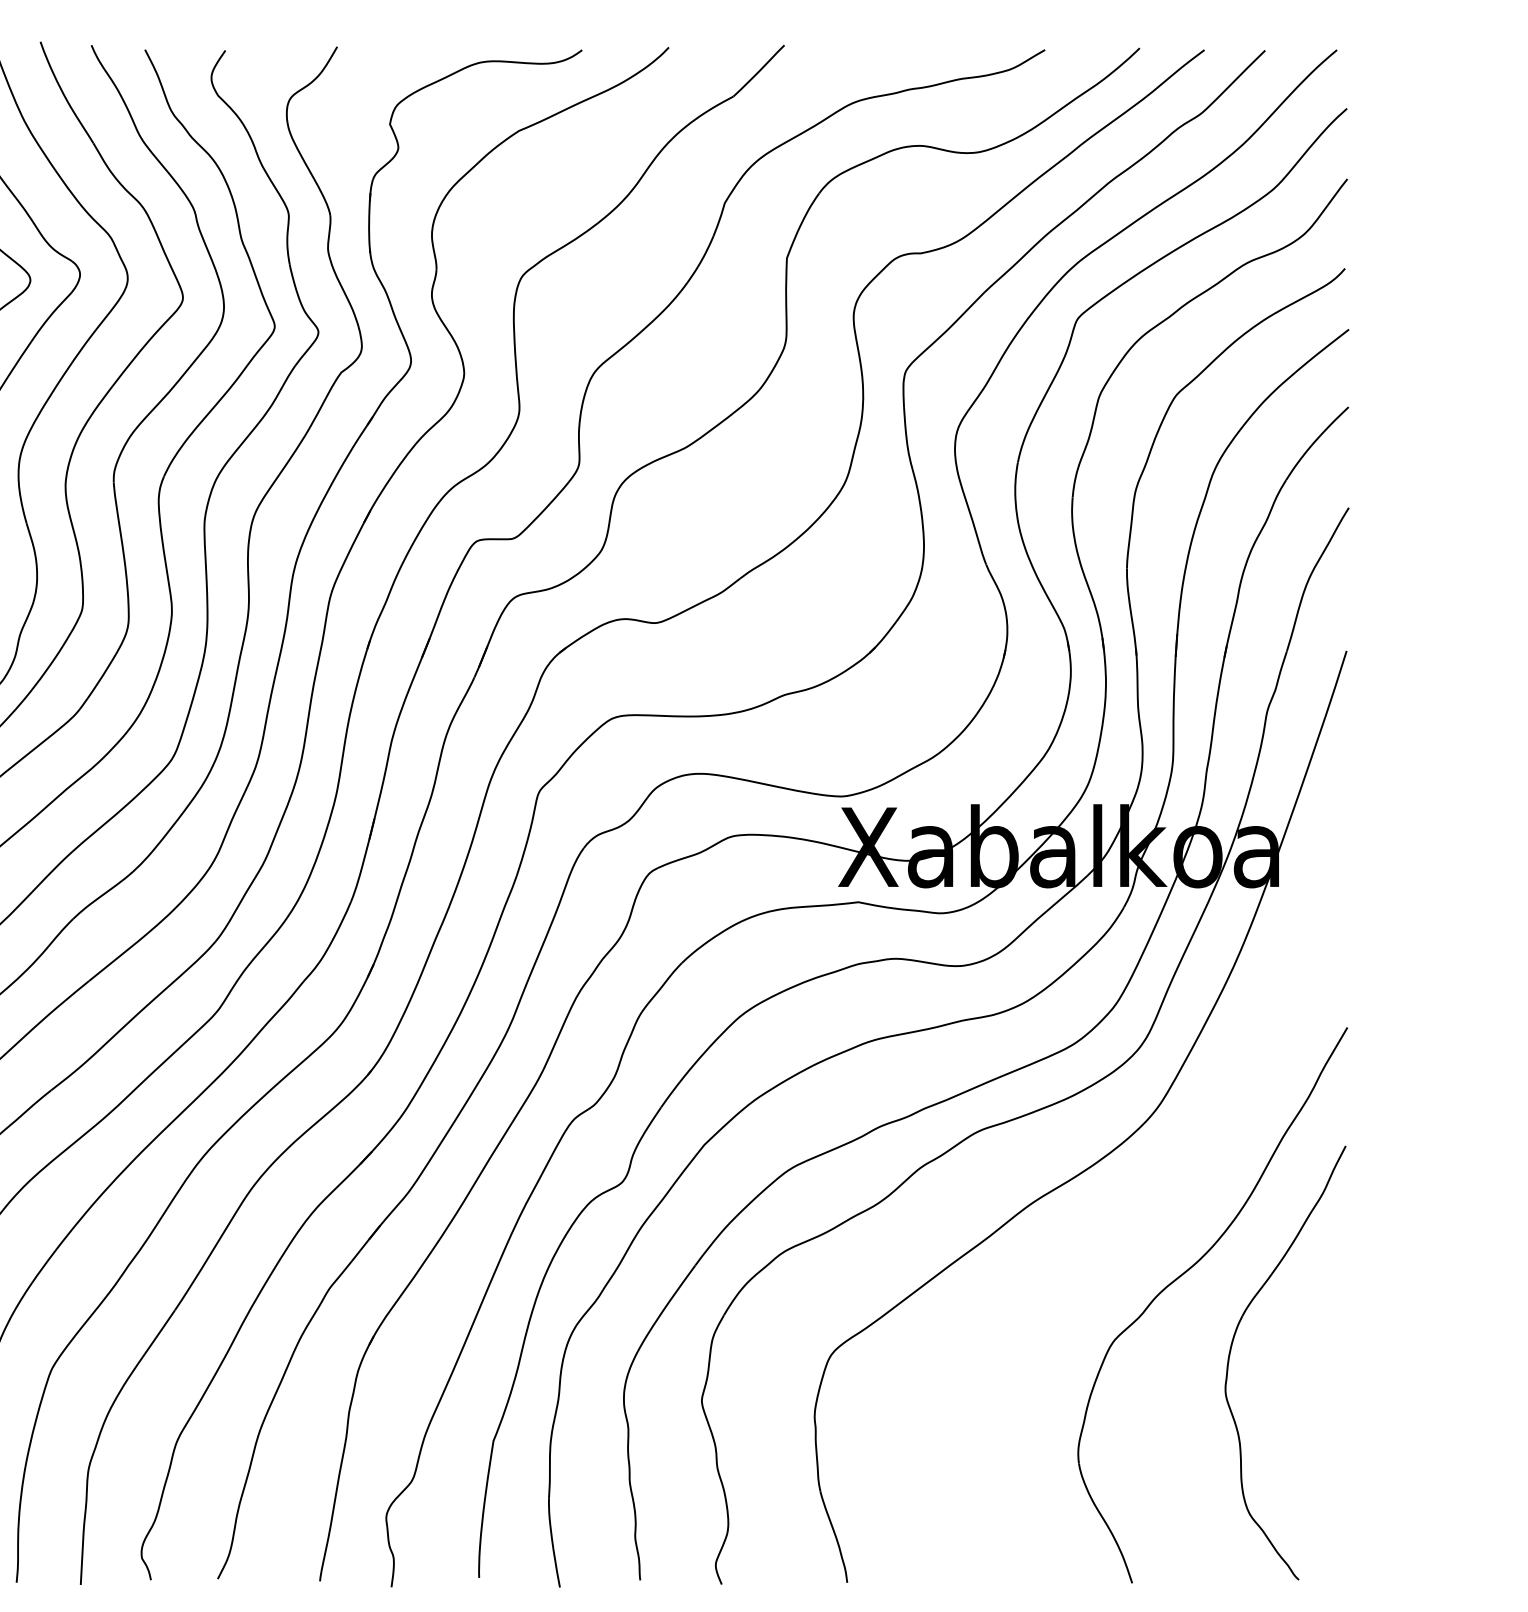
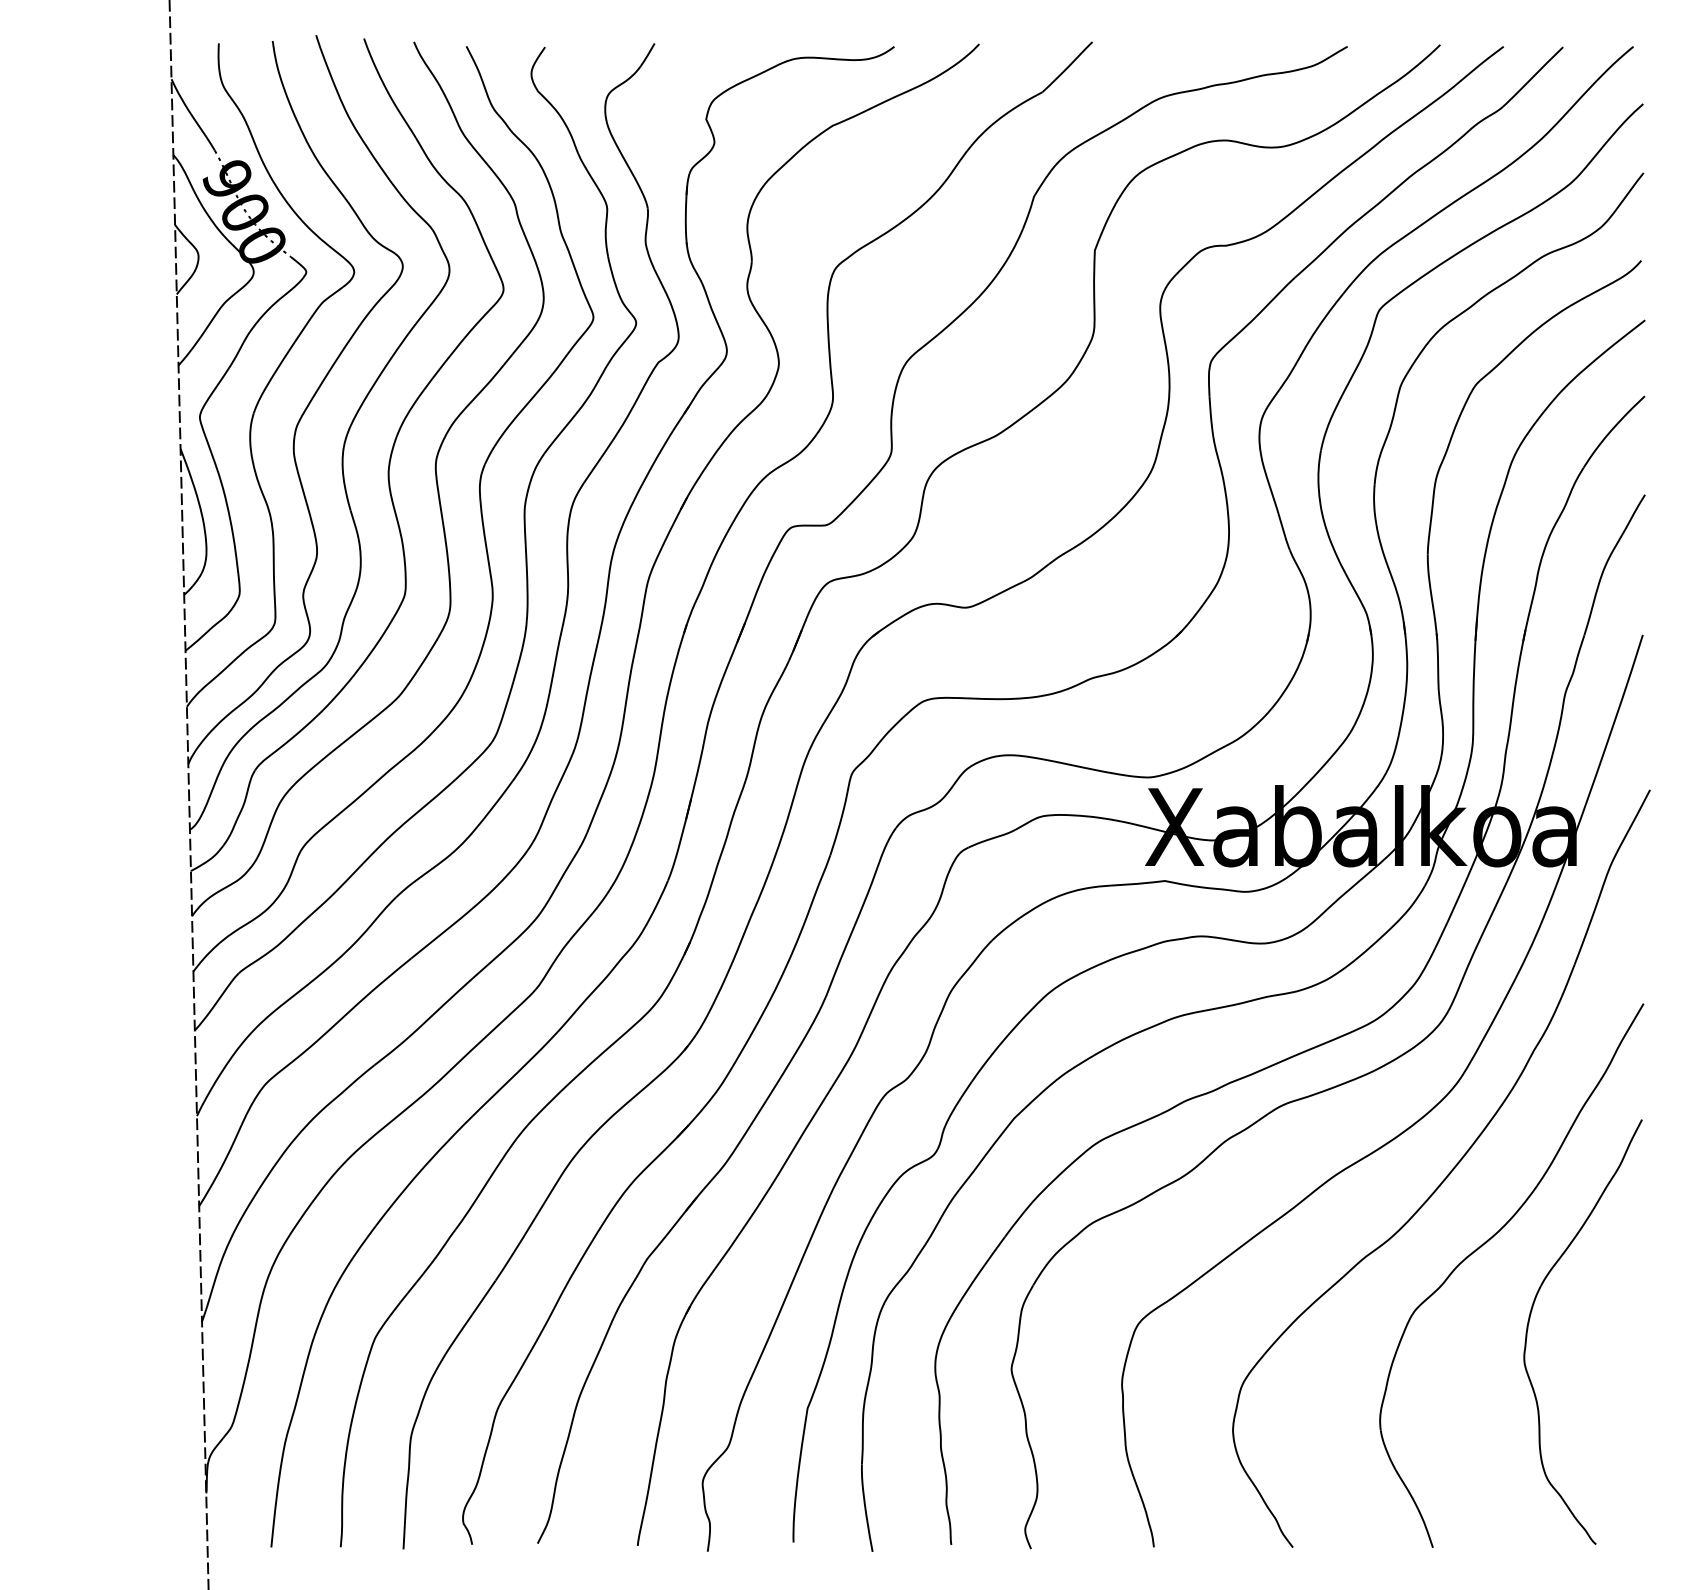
part: (1147, 1202) -> (1447, 1174), added

